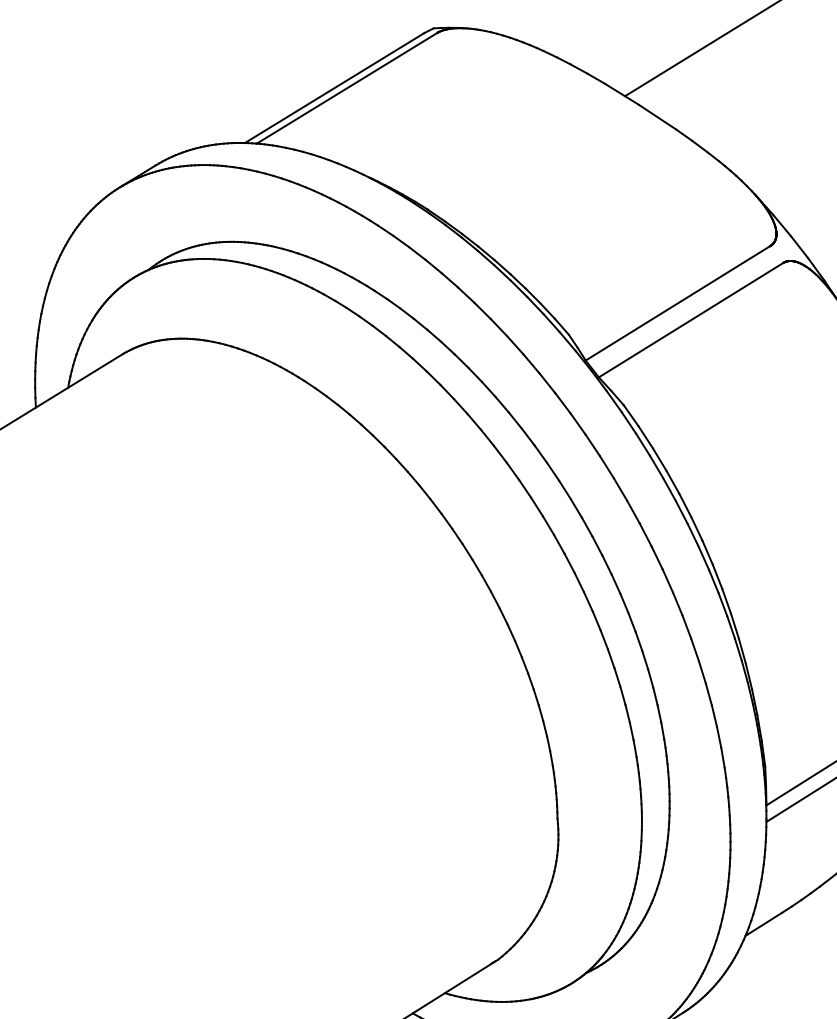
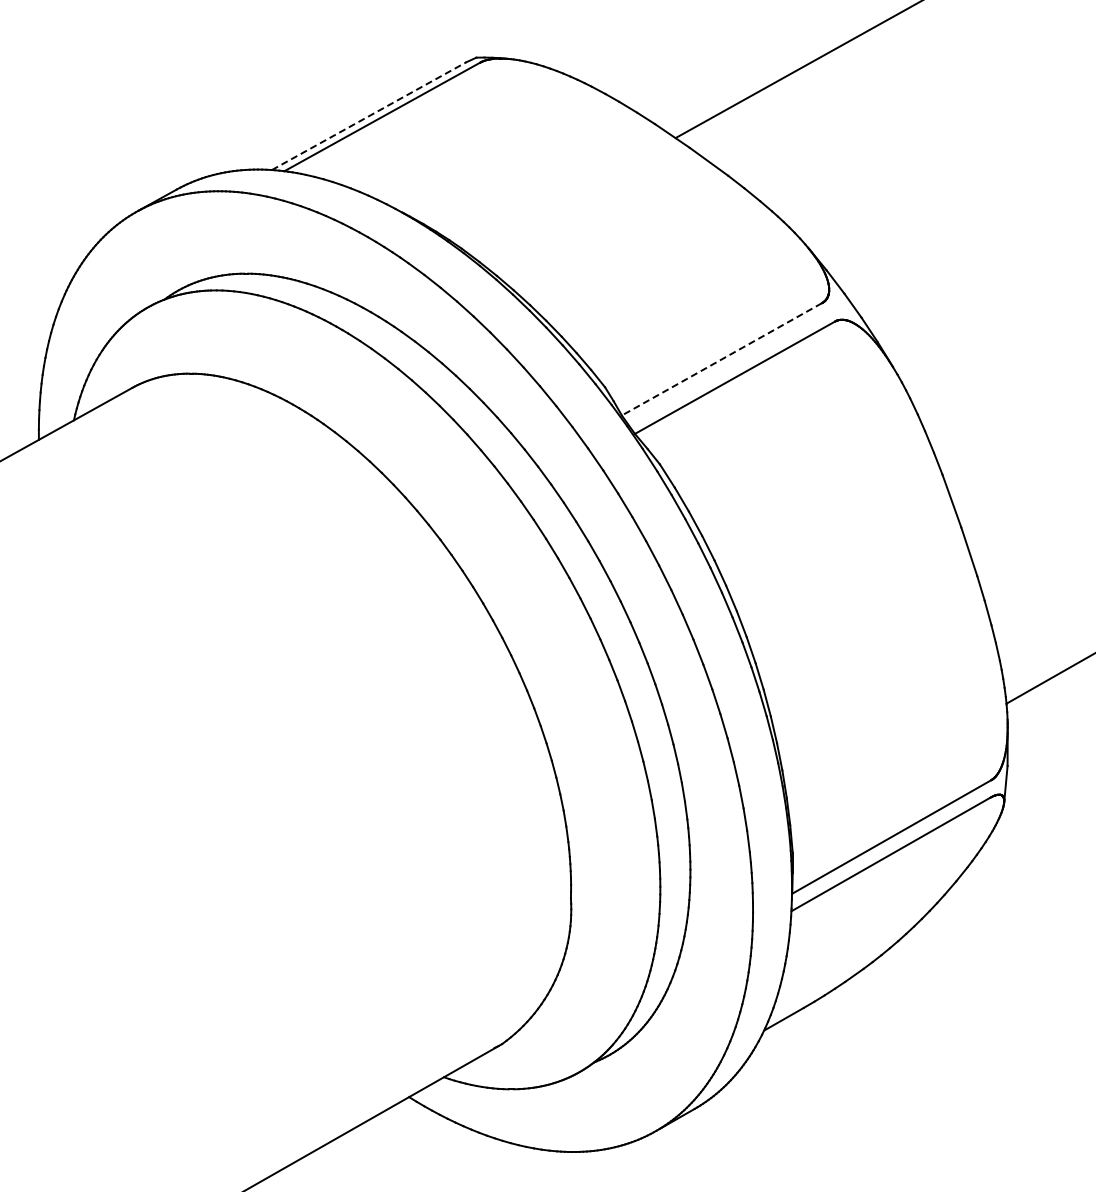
line: (334, 87) -> (369, 115), solid -> dashed
line: (677, 303) -> (721, 359), solid -> dashed

